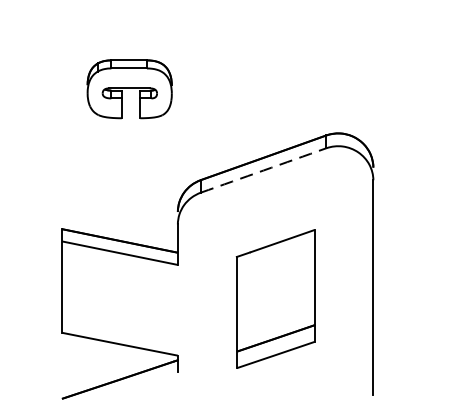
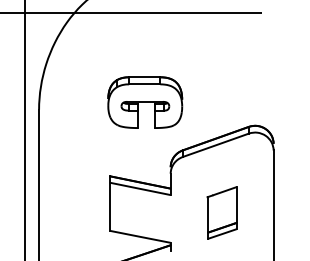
part: (130, 89) -> (145, 102), size x1.67
arc: (262, 170) -> (215, 145), dashed -> solid
part: (274, 298) -> (221, 212), size x0.71

